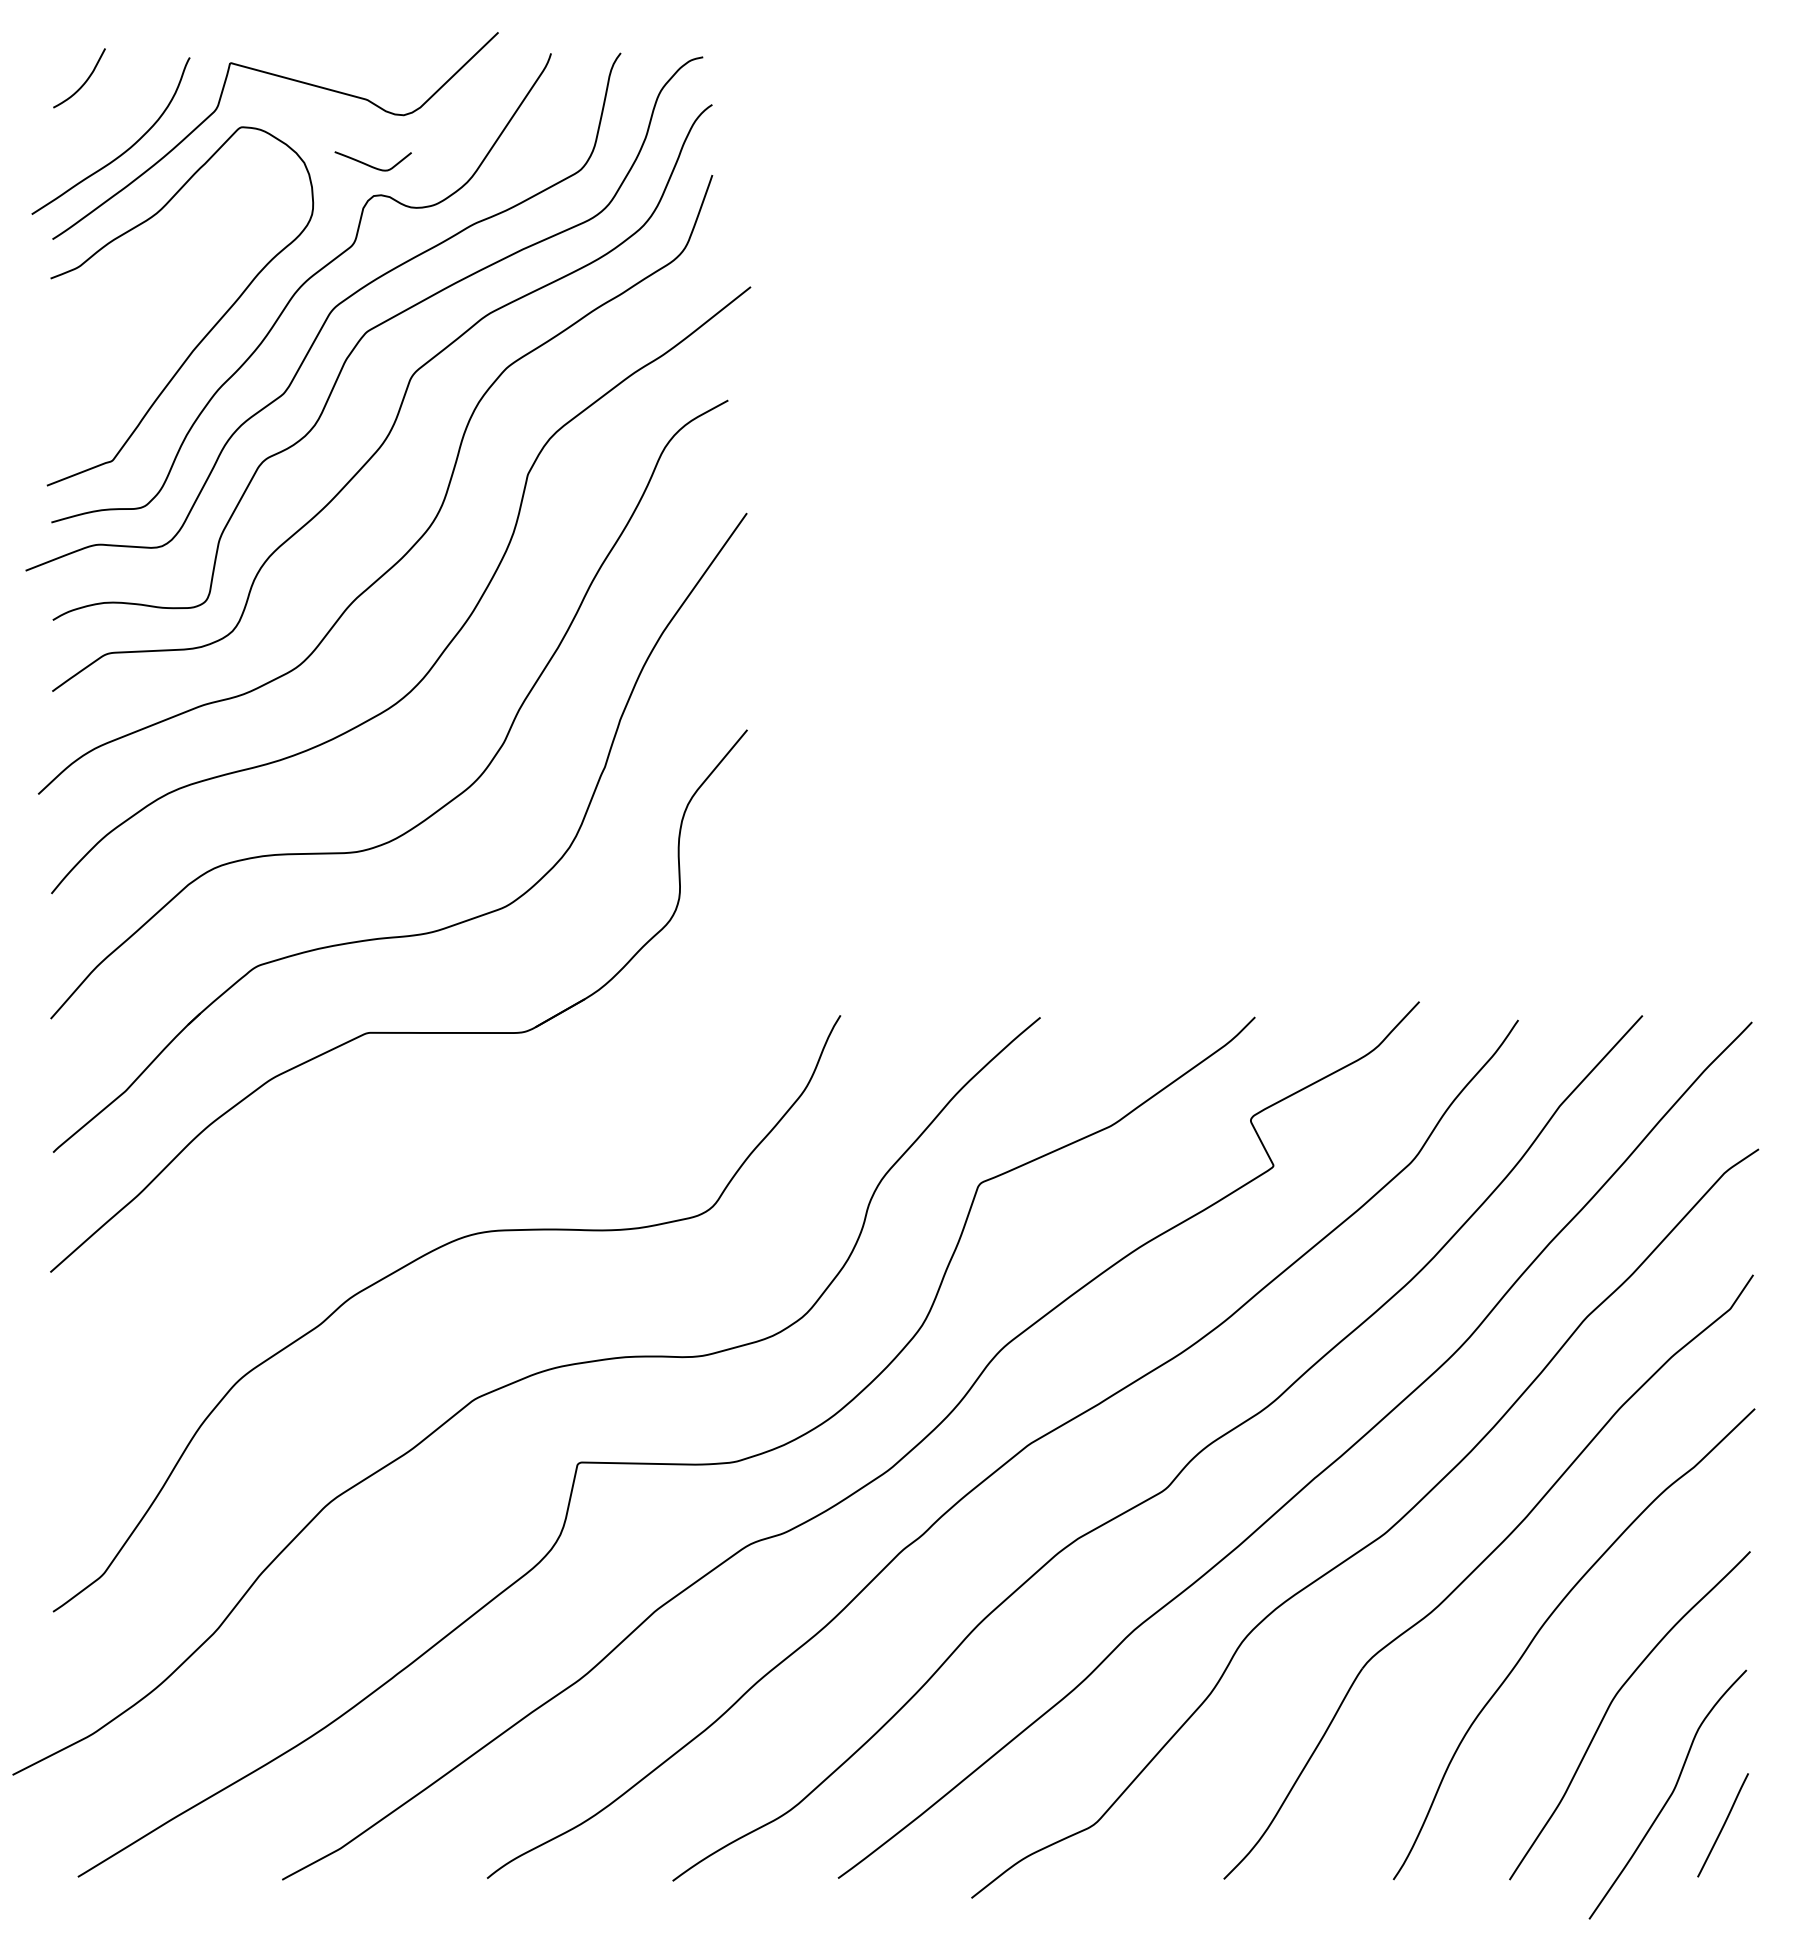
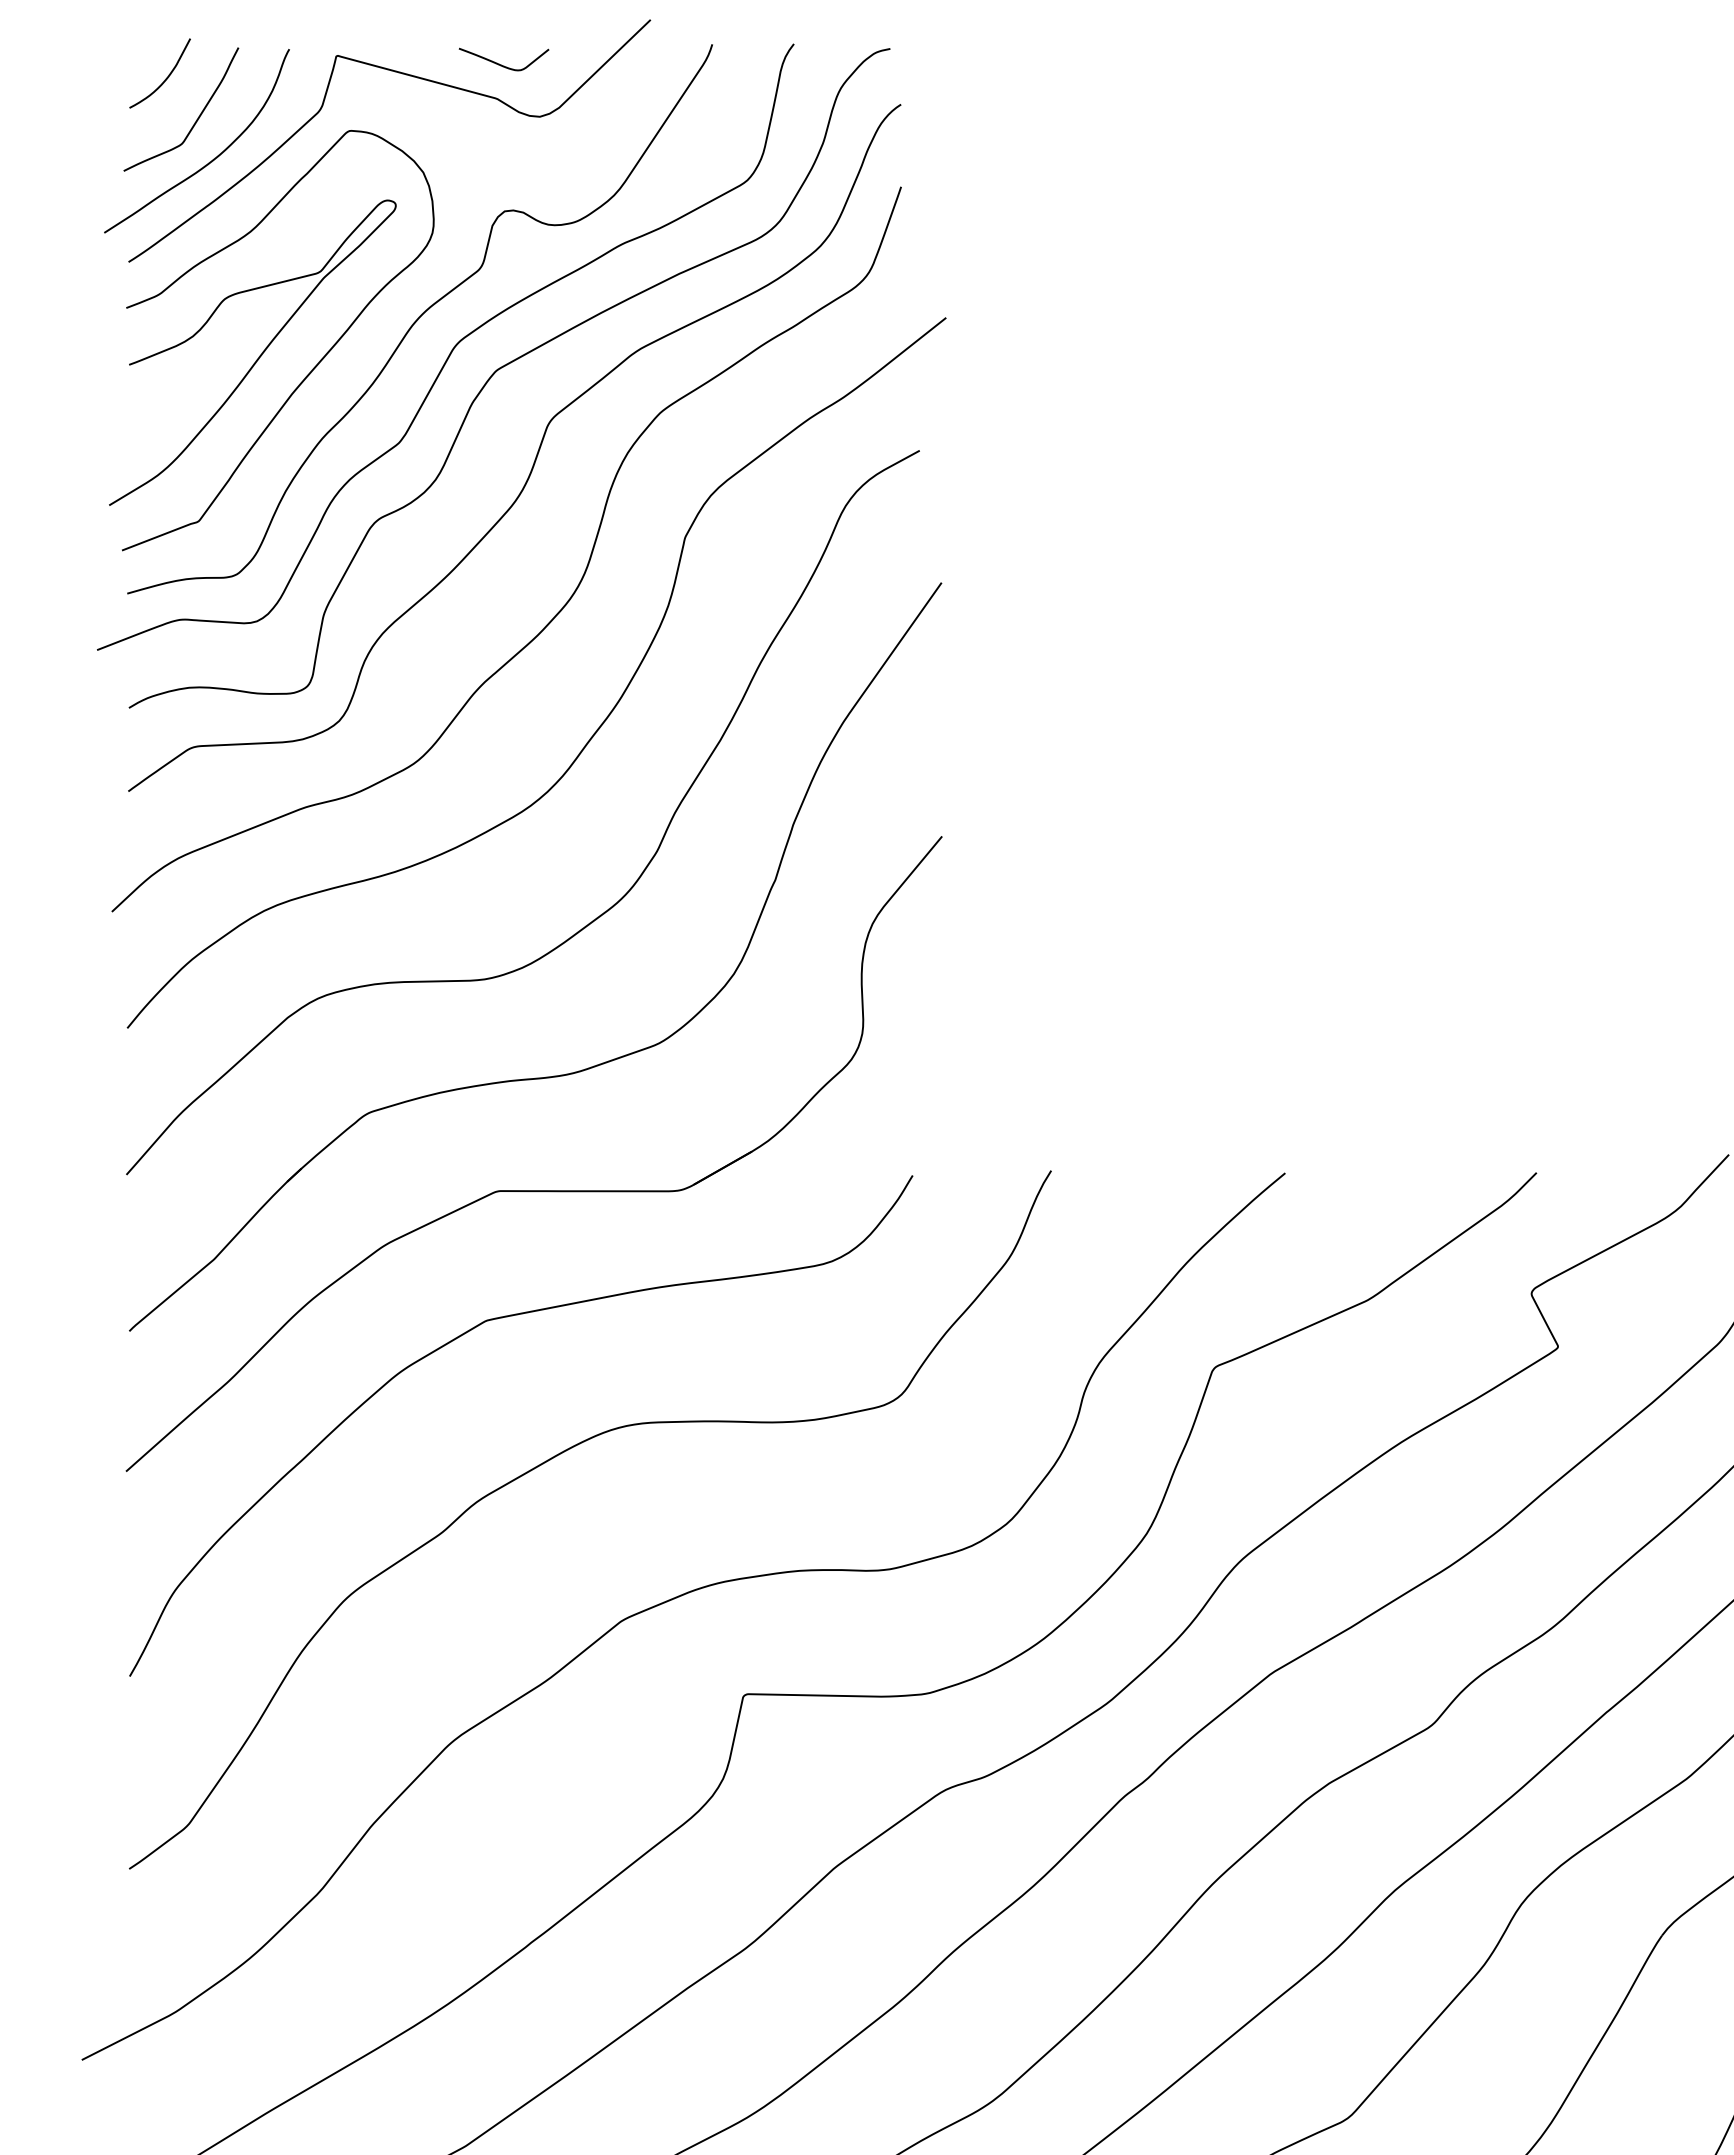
curve: (109, 118) -> (195, 120), added
curve: (371, 165) -> (502, 64), moved
curve: (164, 318) -> (259, 354), added
curve: (338, 1156) -> (463, 1335), added

